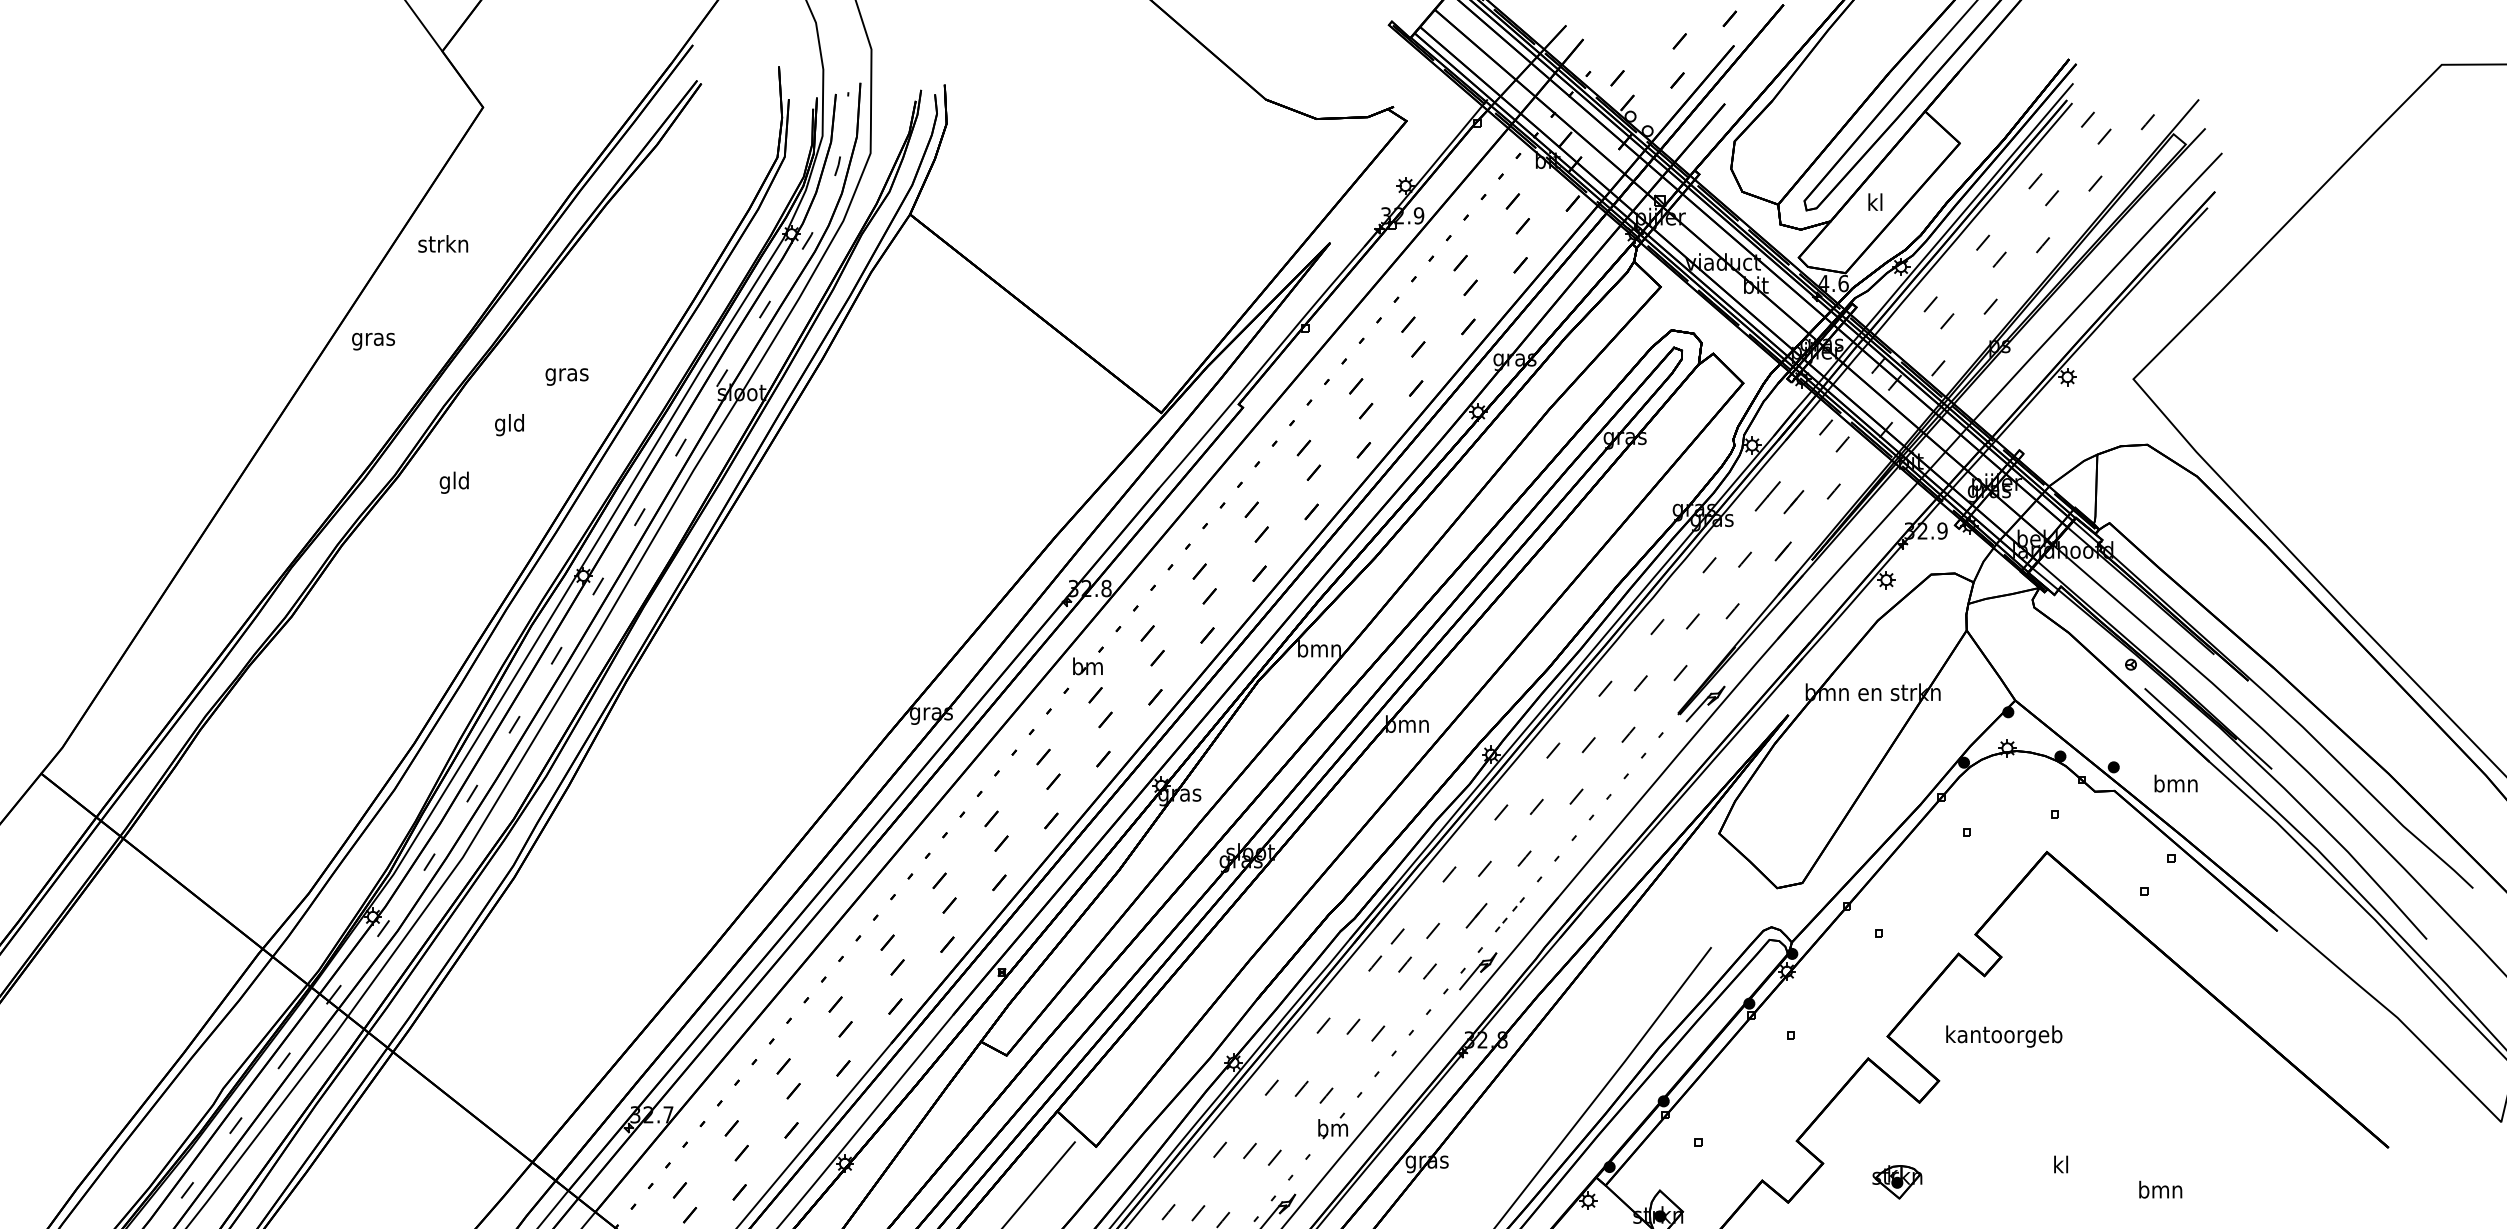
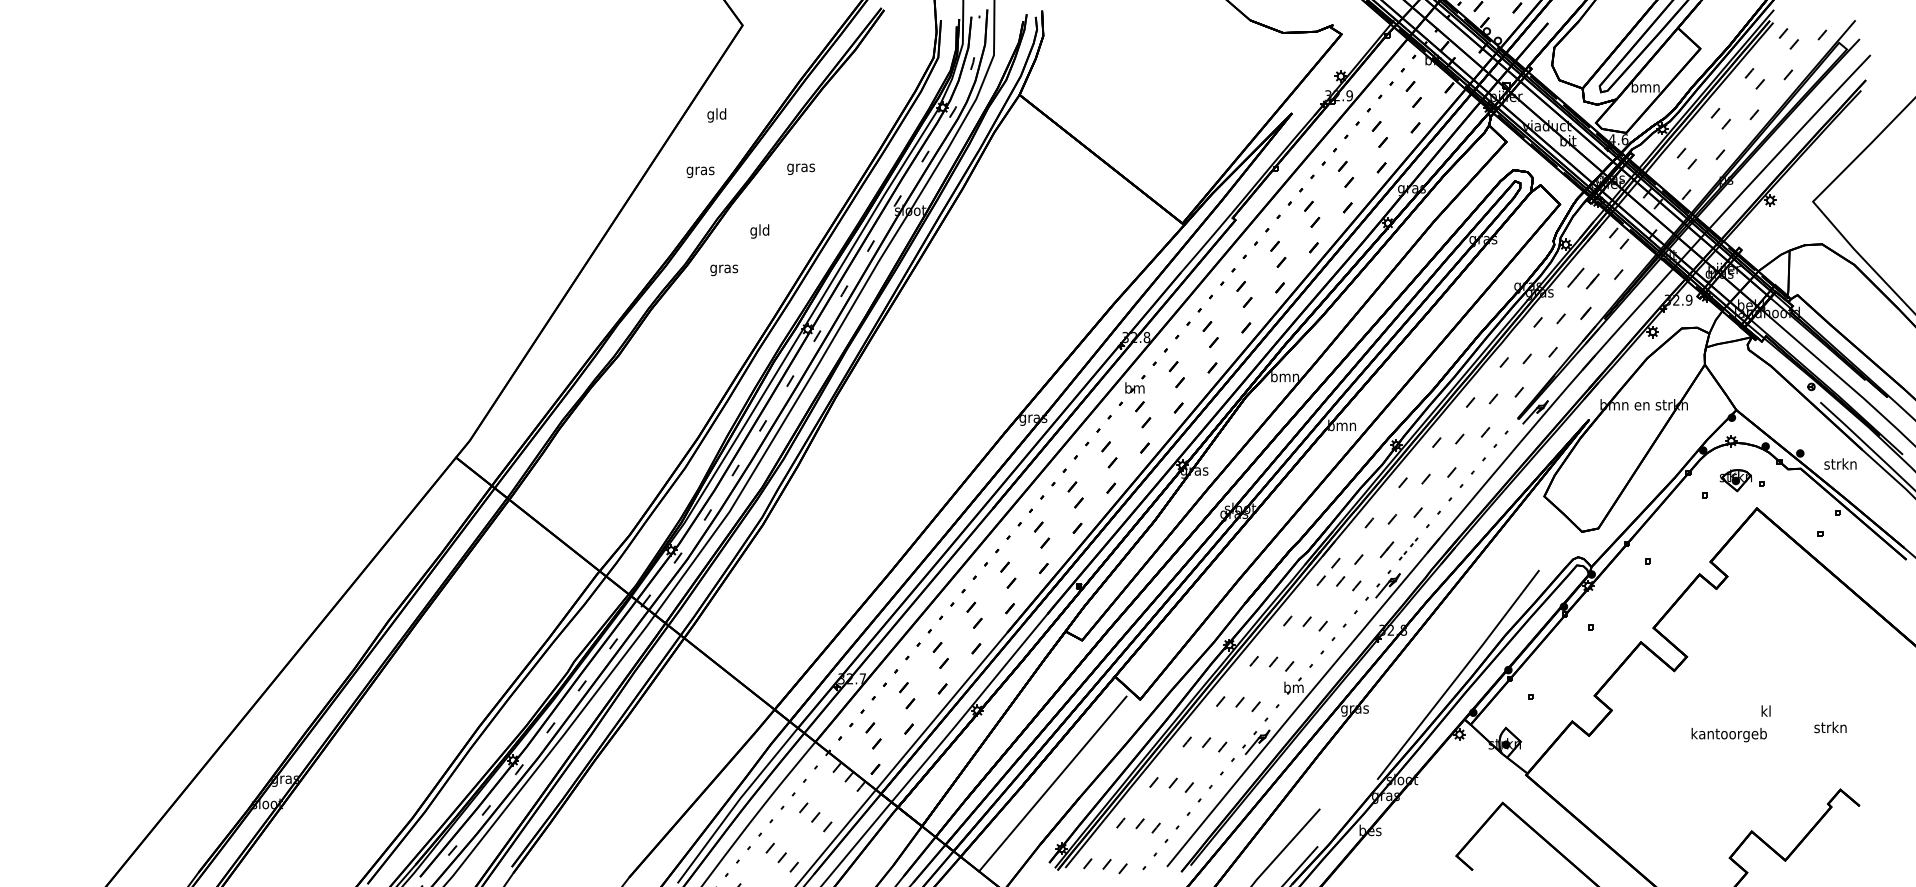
text: (1875, 201) -> (1645, 86), kl -> bmn
text: (442, 246) -> (716, 115), strkn -> gld
text: (373, 341) -> (700, 172), moved
text: (566, 375) -> (800, 168), moved
text: (455, 482) -> (724, 268), gld -> gras
text: (2175, 782) -> (1840, 463), bmn -> strkn
text: (2003, 1037) -> (1728, 735), moved
part: (1896, 1182) -> (1735, 480), moved
text: (2160, 1189) -> (1830, 727), bmn -> strkn

